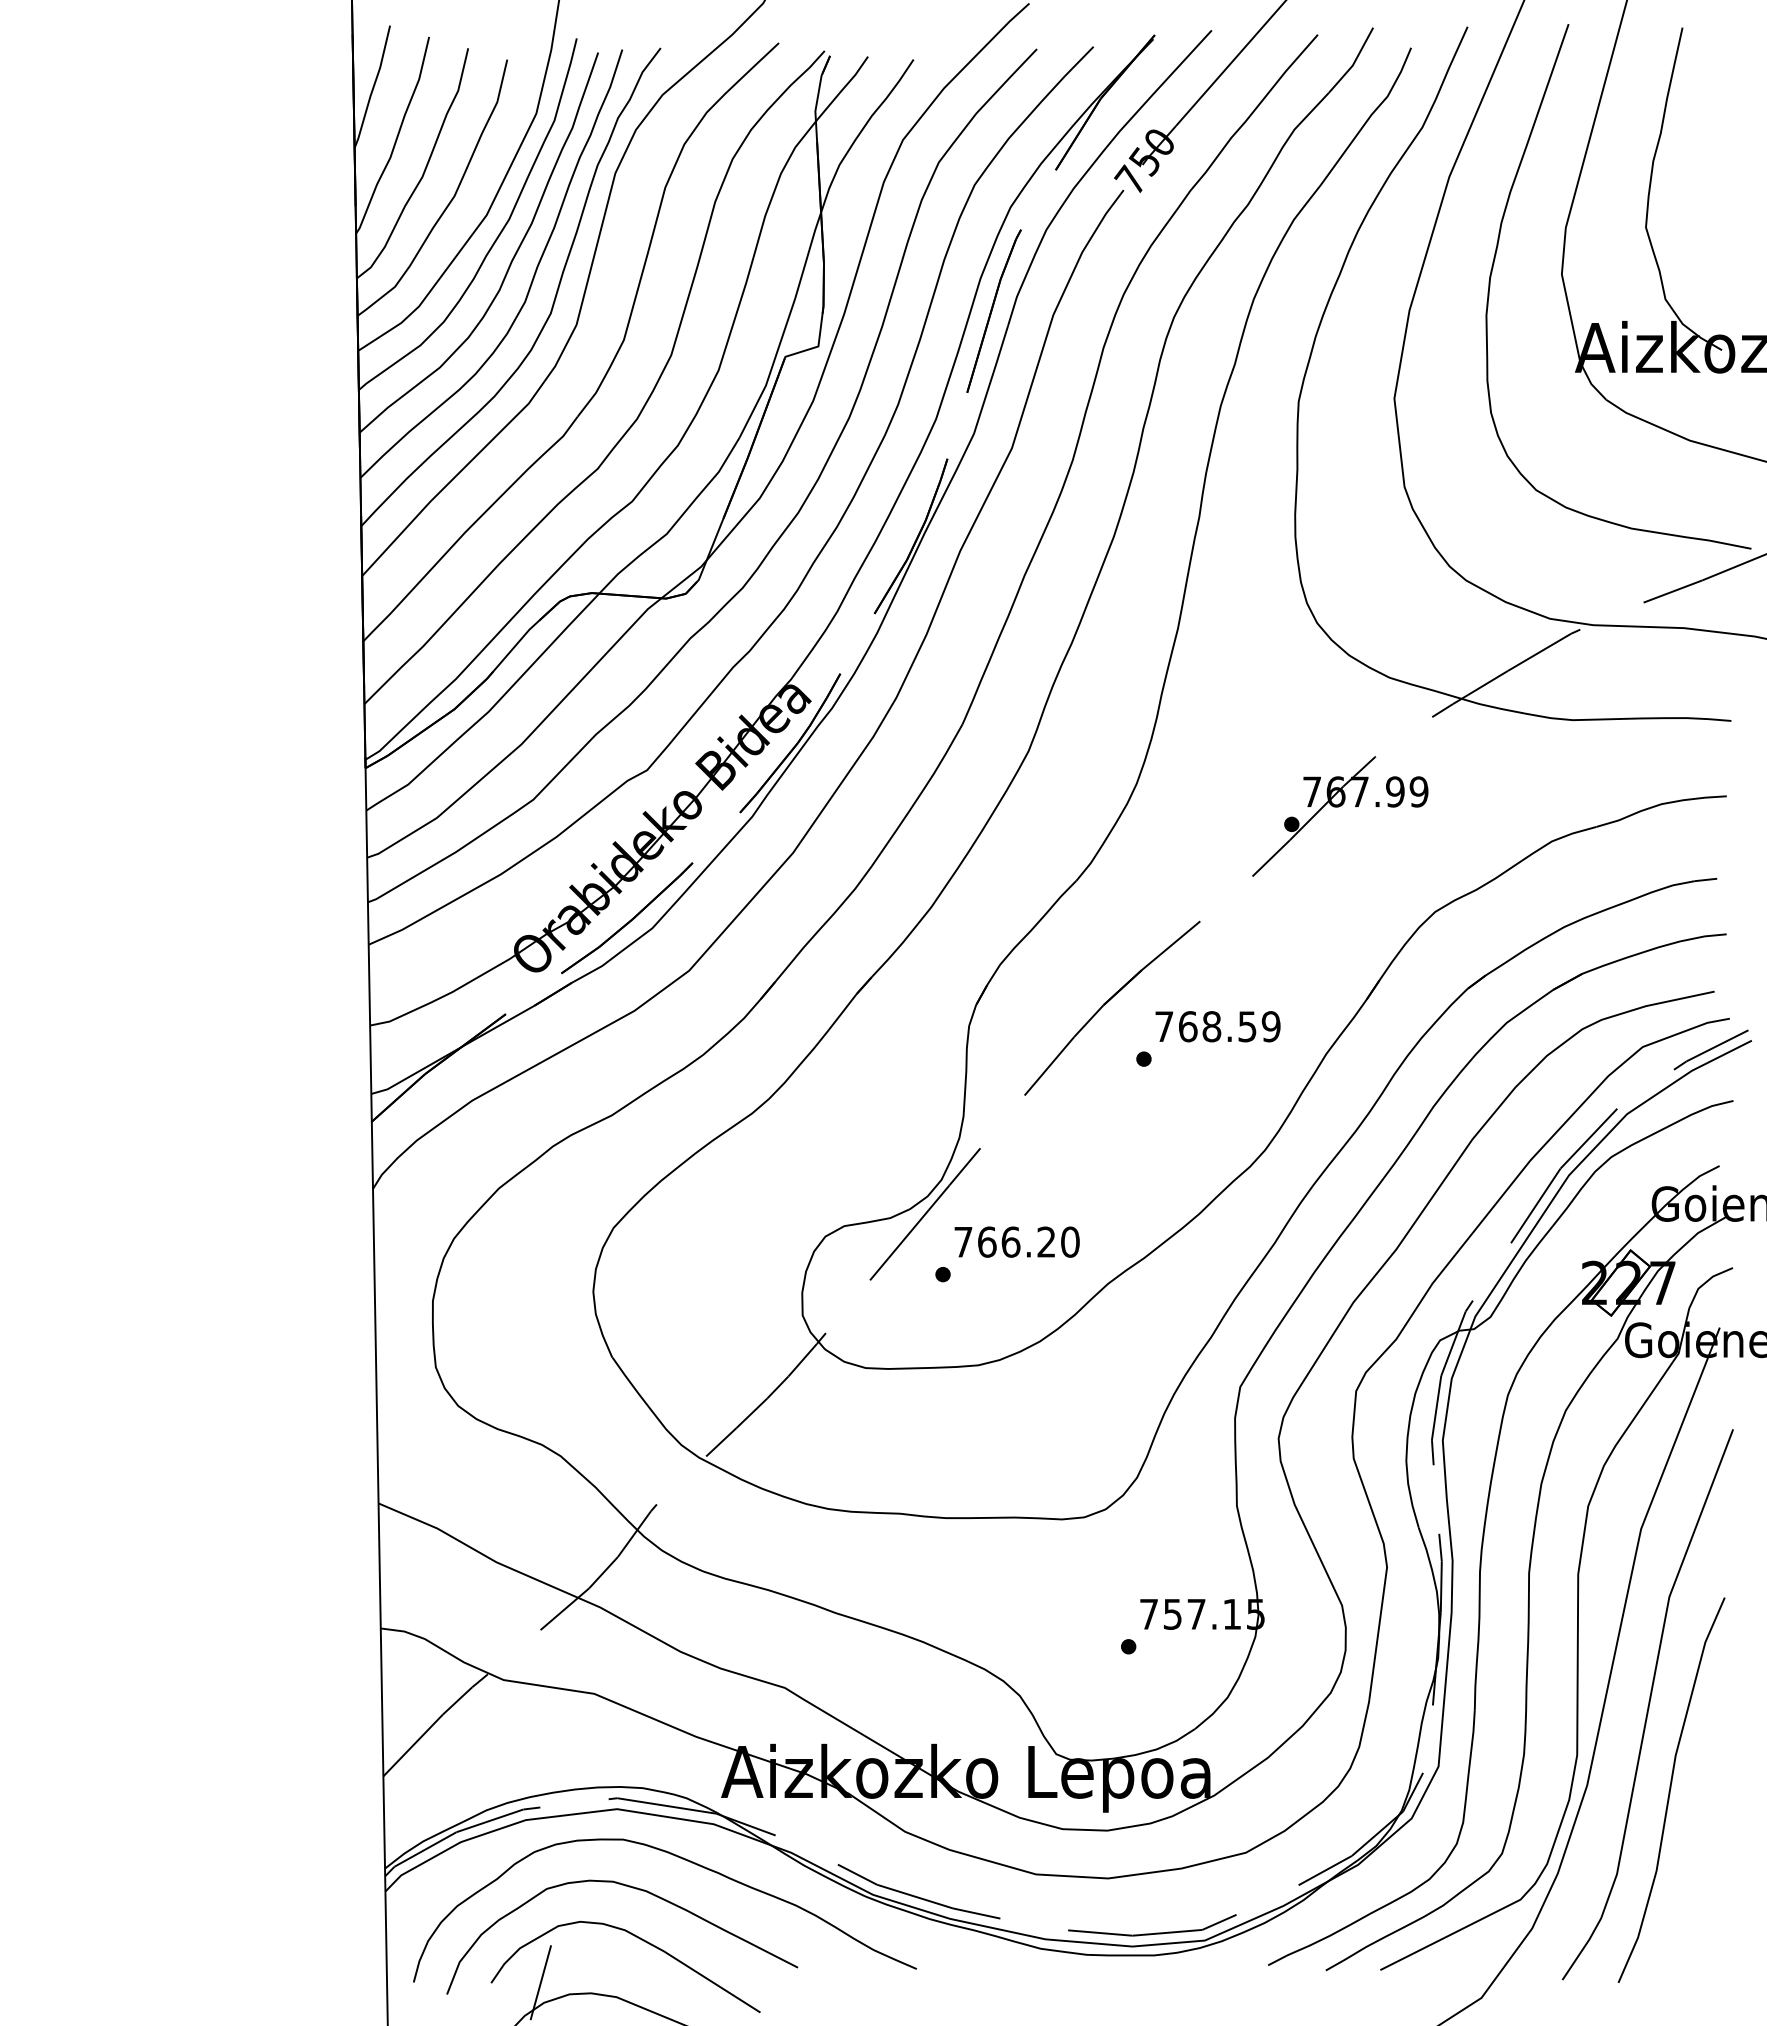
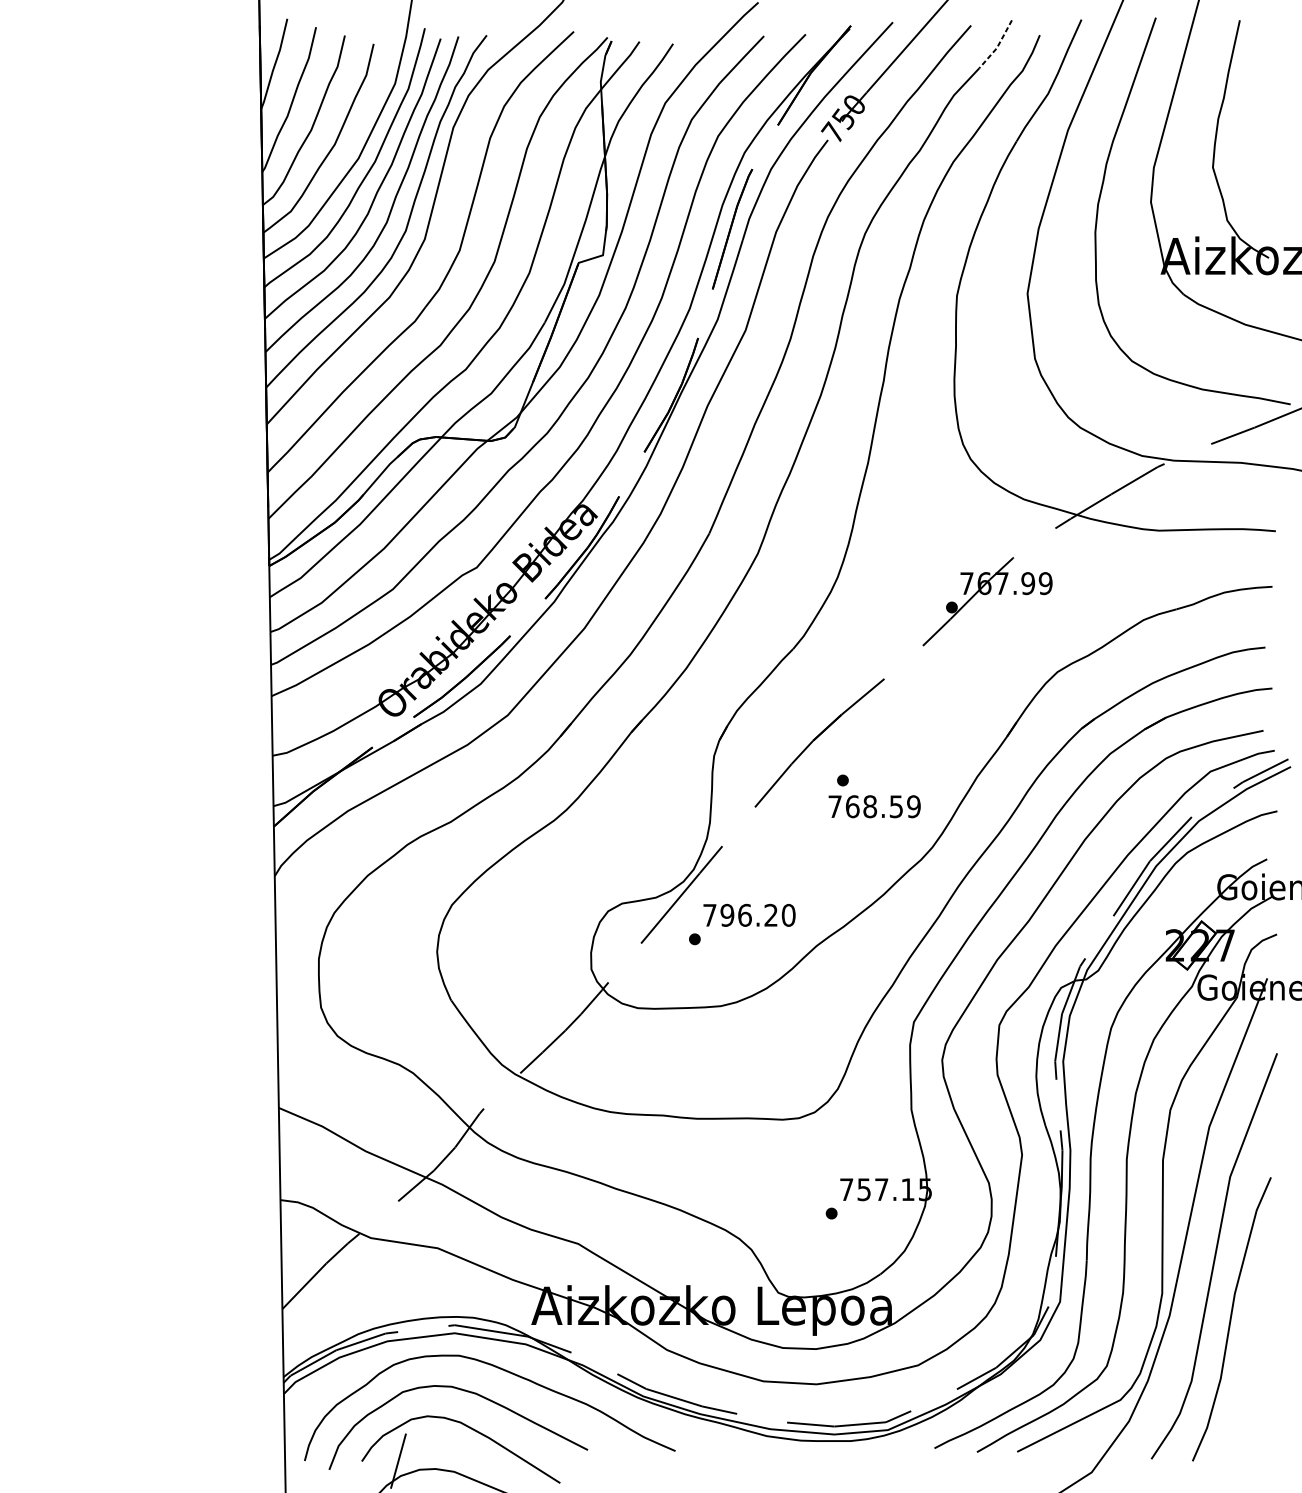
line: (1354, 63) -> (998, 46), solid -> dashed
text: (1217, 1026) -> (874, 806), moved
text: (986, 1241) -> (726, 914), 766.20 -> 796.20

